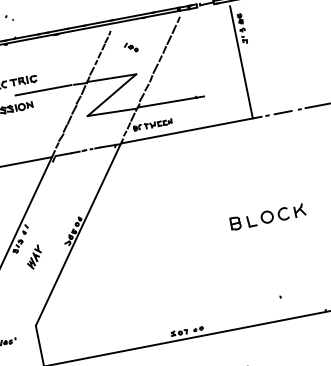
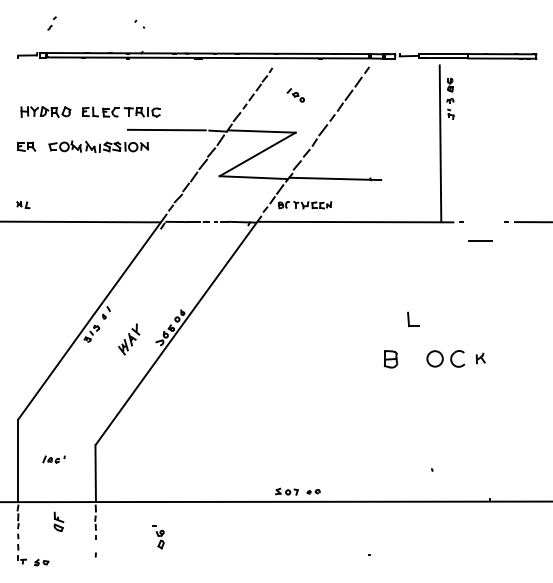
line: (282, 112) -> (480, 240), moved
part: (299, 210) -> (480, 358), size x0.6
part: (252, 221) -> (413, 319), moved
part: (34, 257) -> (129, 339), moved

